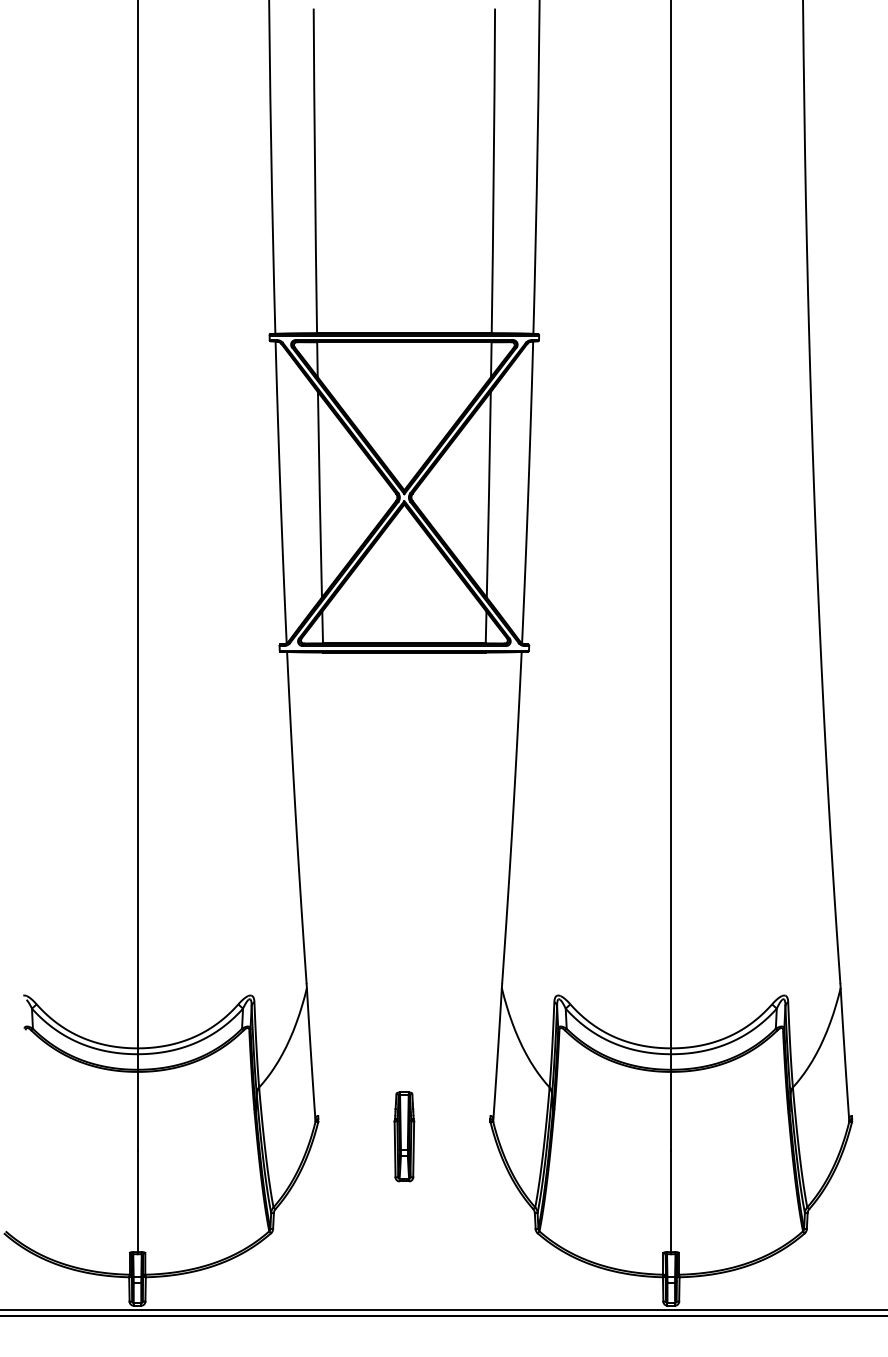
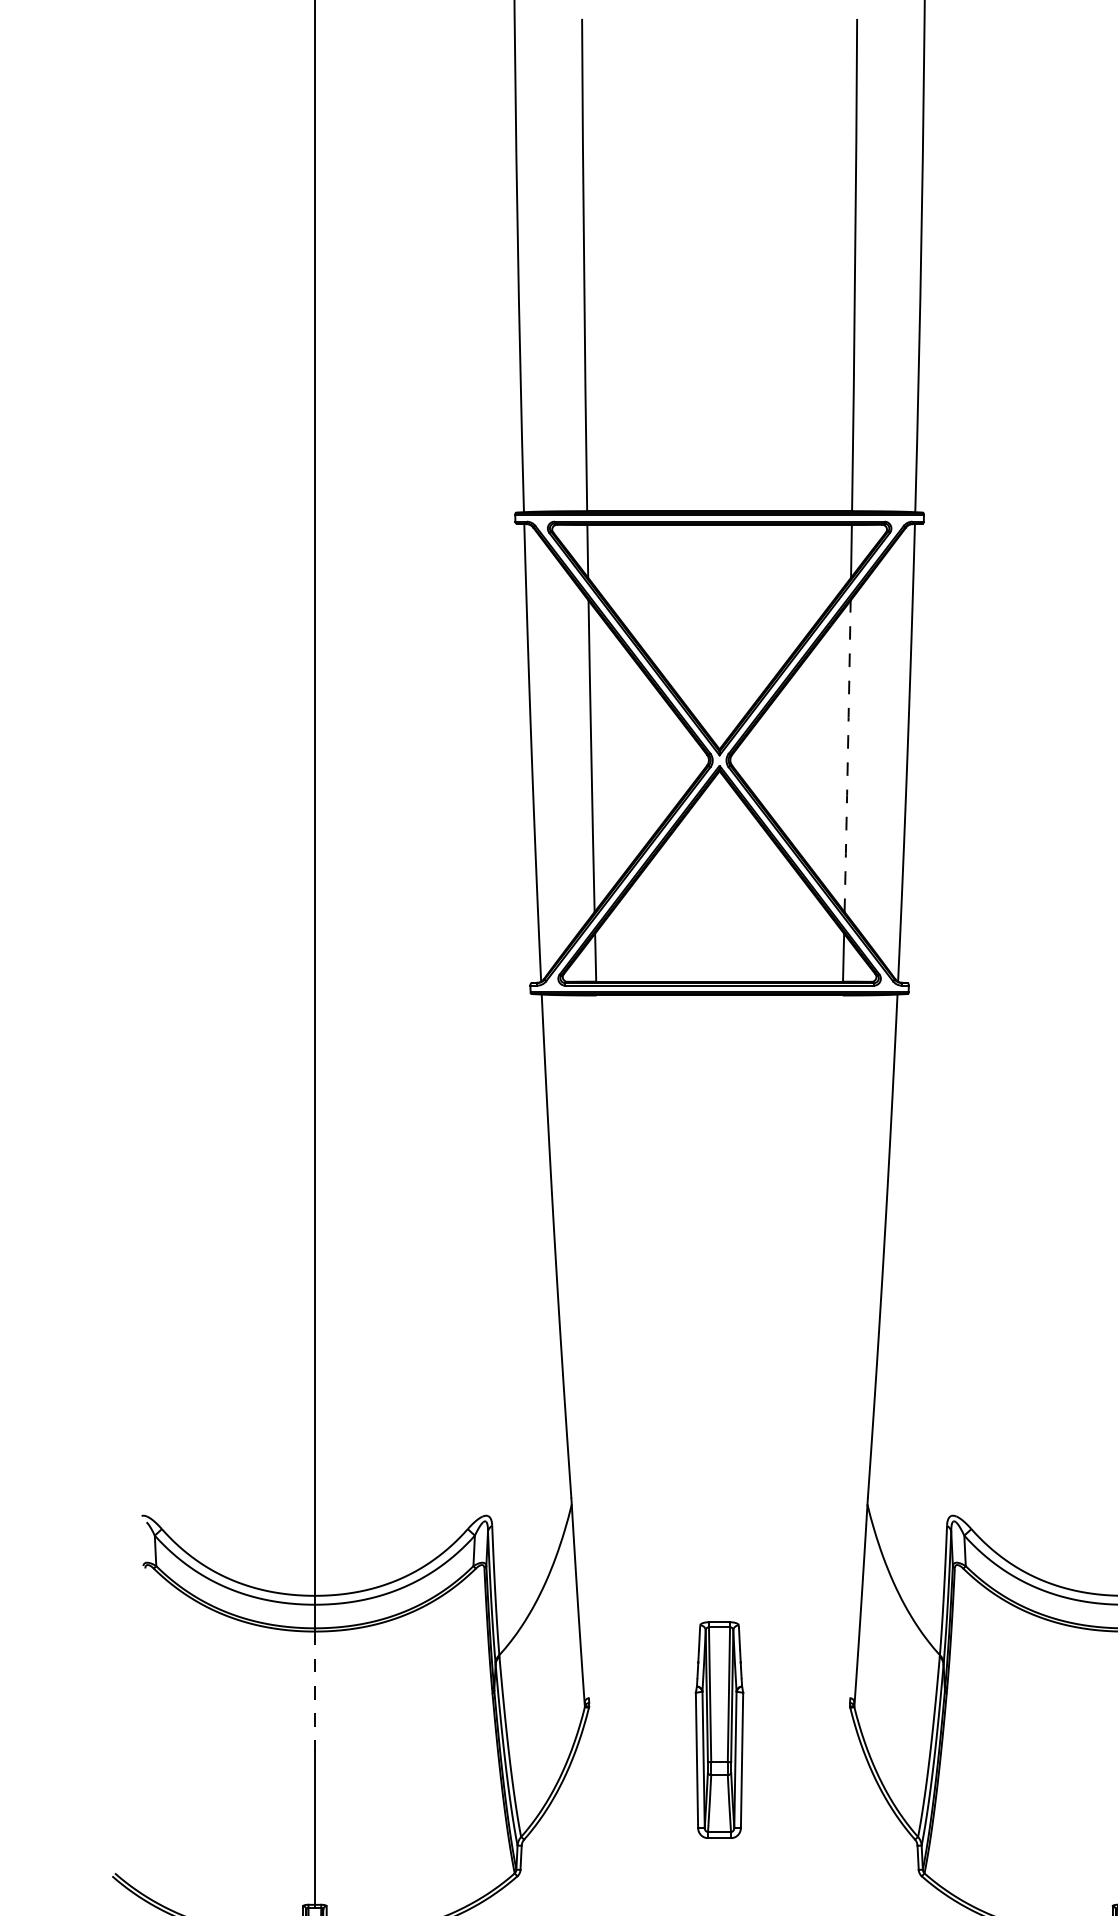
arc: (488, 494) -> (847, 755), solid -> dashed
line: (137, 1111) -> (314, 1691), solid -> dashed
part: (404, 1136) -> (719, 1729), size x1.6

